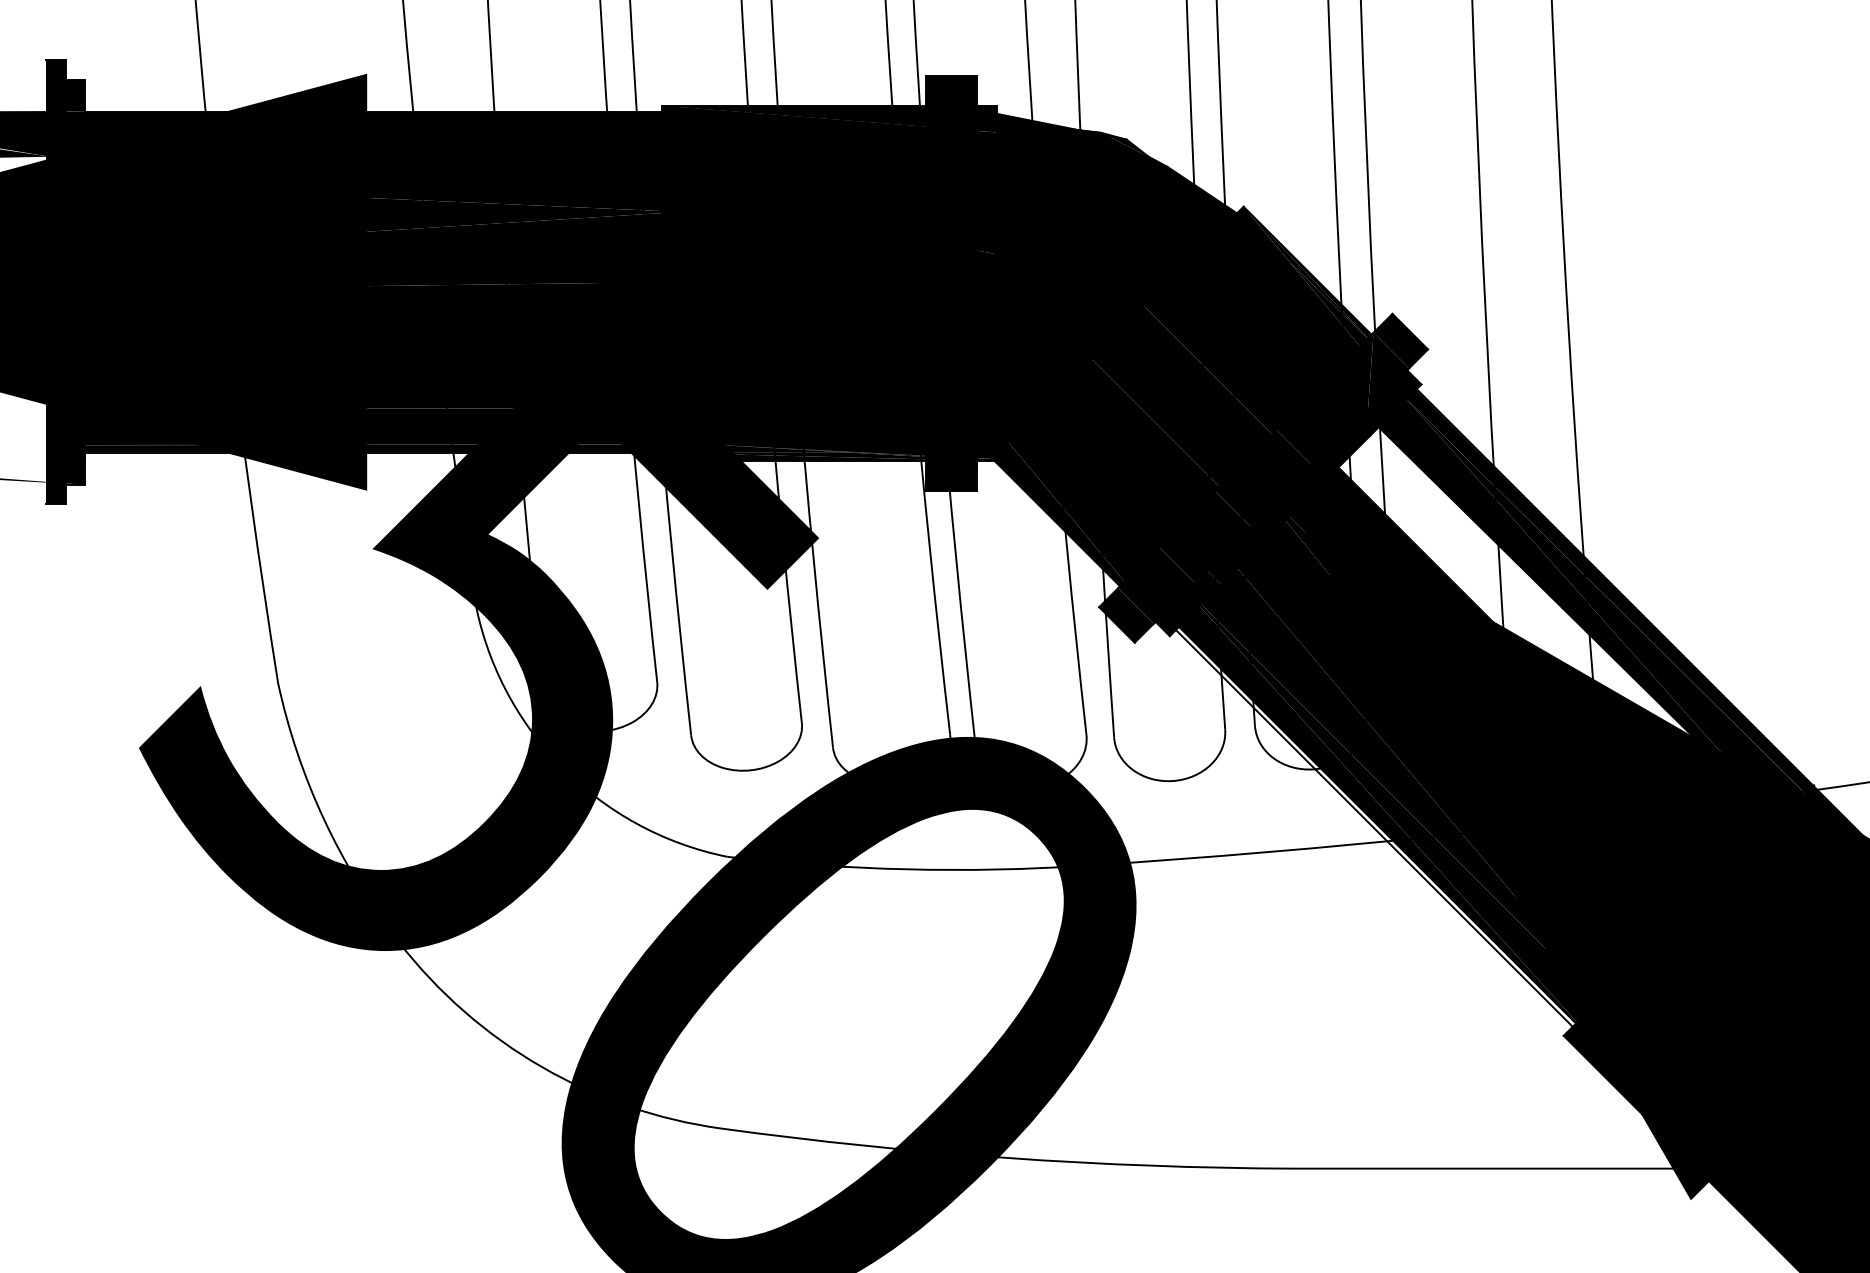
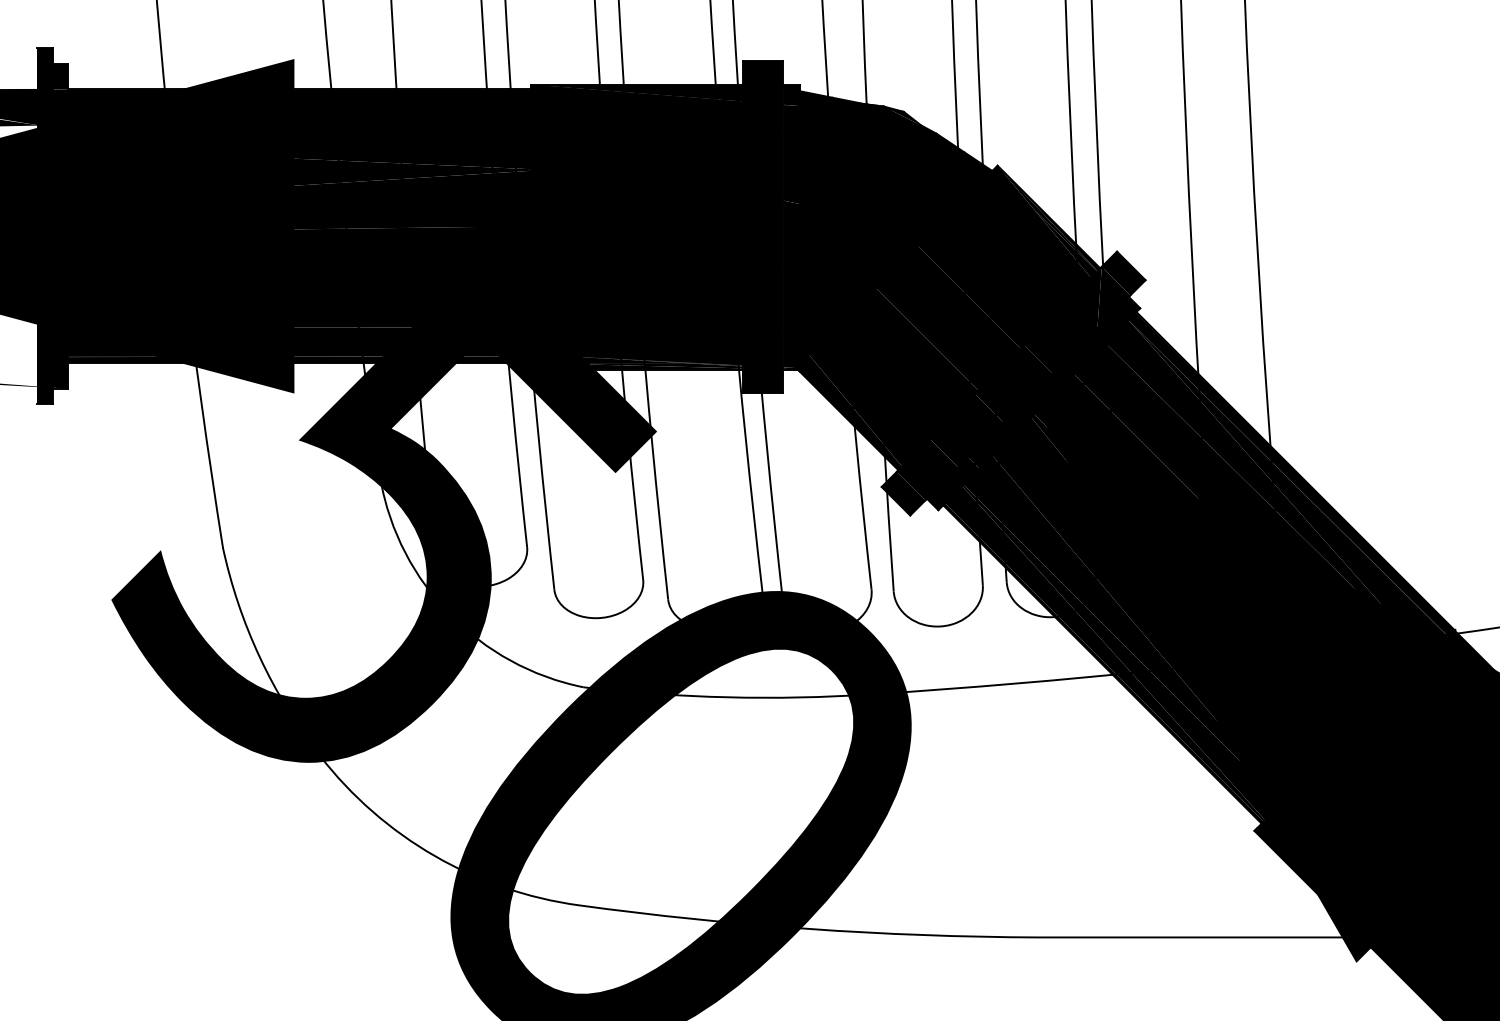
fill: (1558, 645) -> (1250, 517), added
fill: (1375, 826) -> (1103, 662), added

